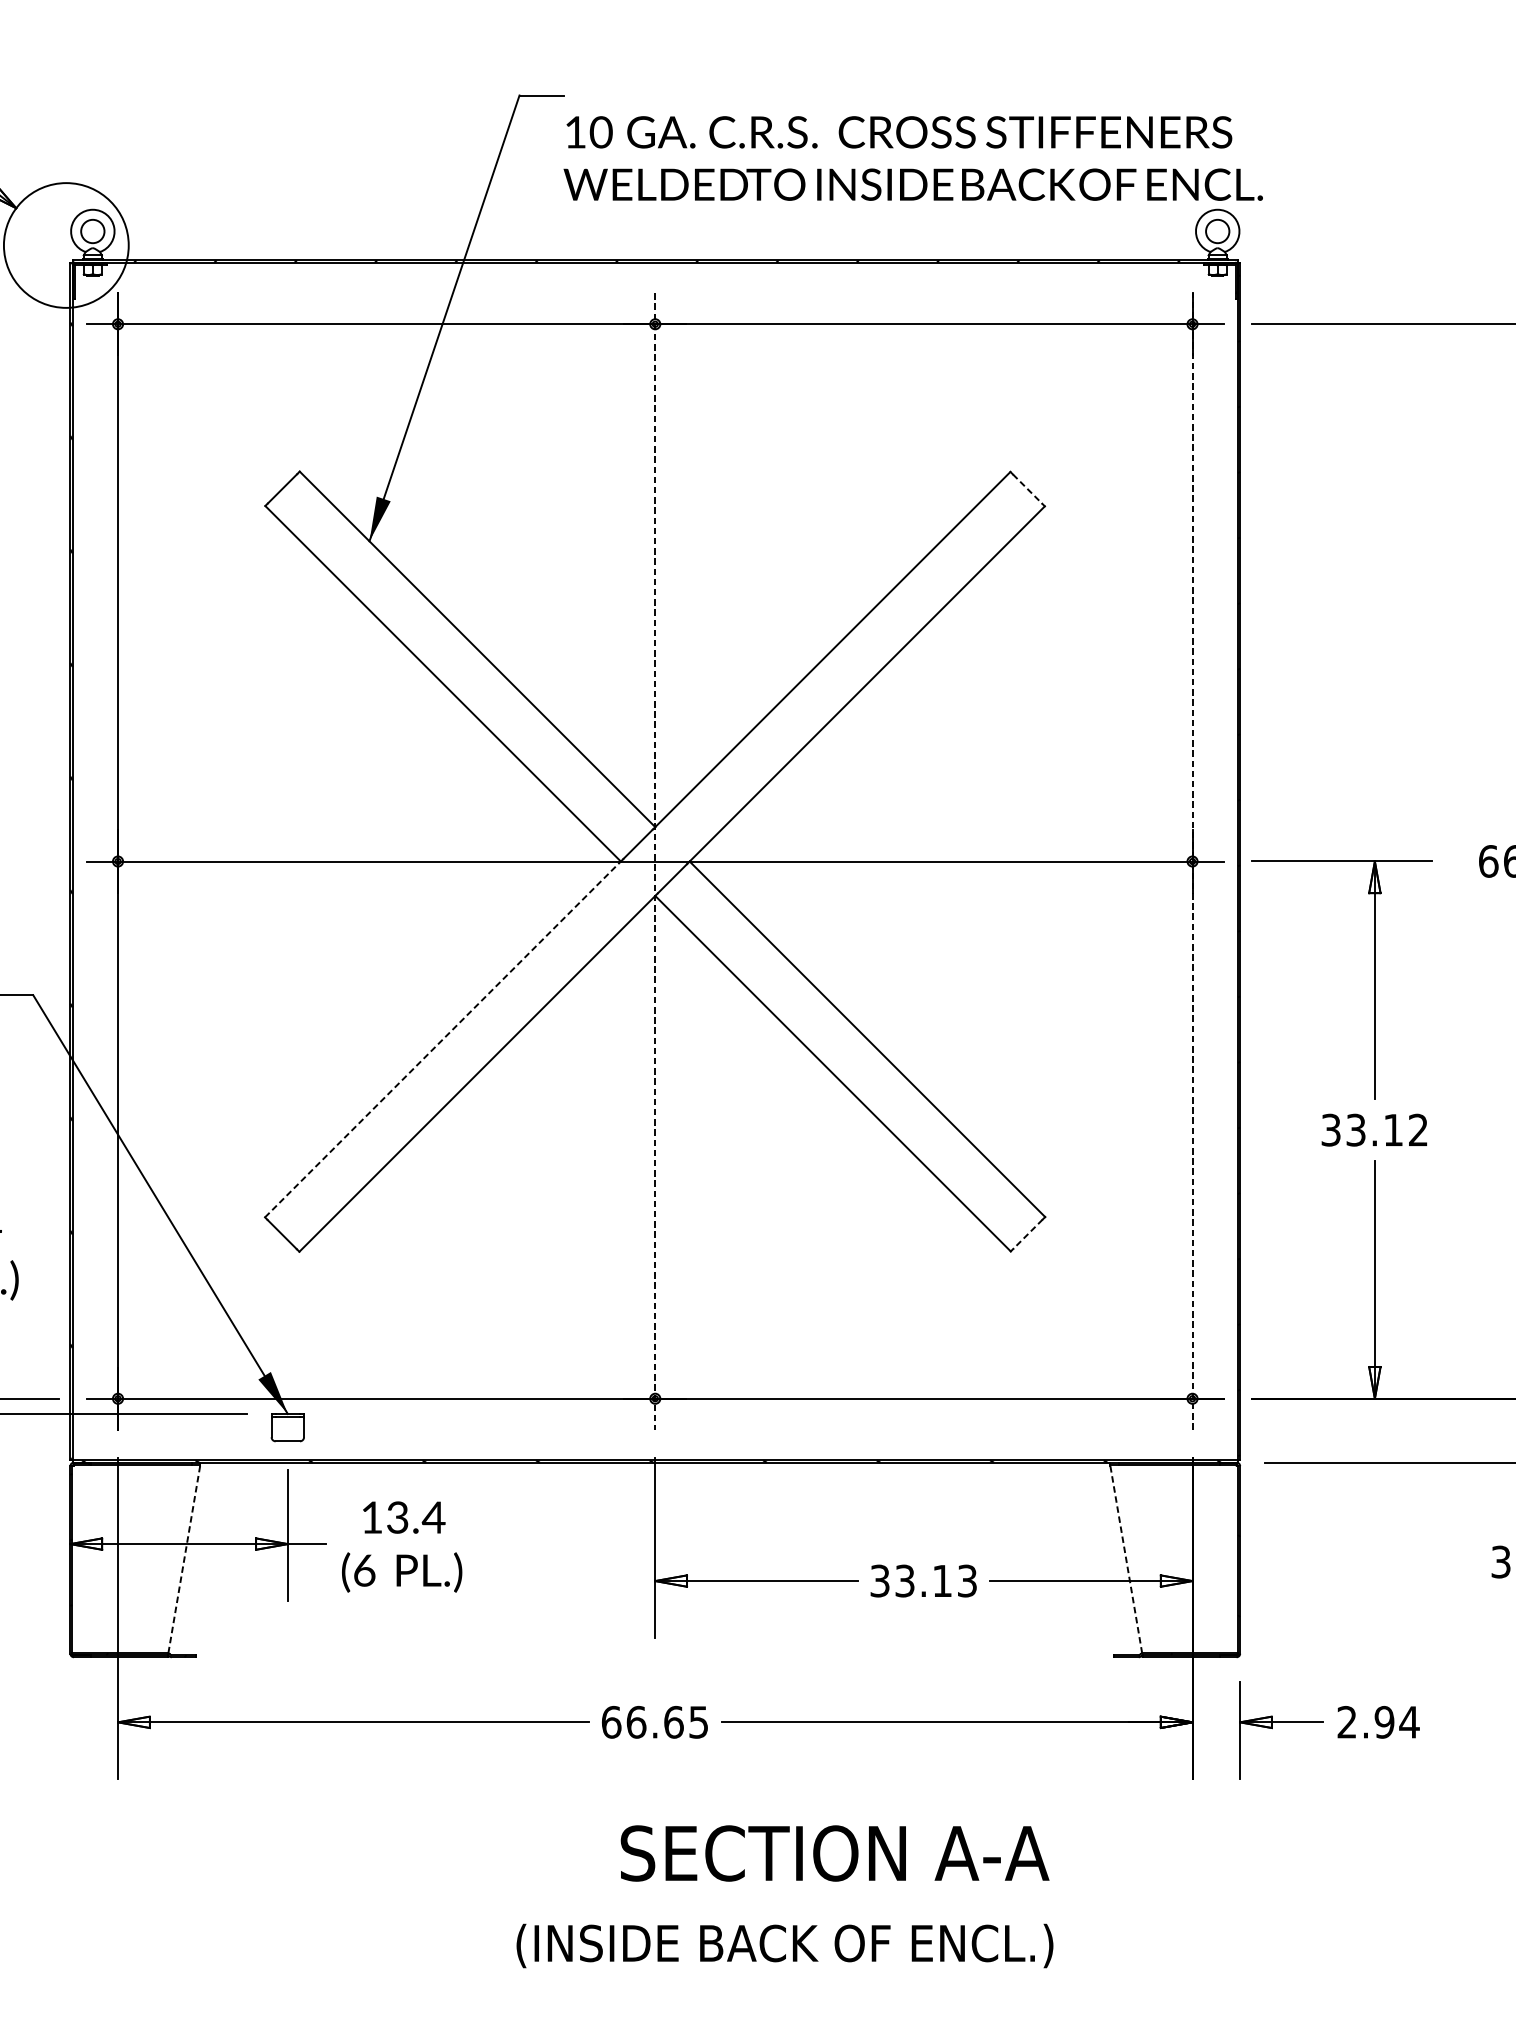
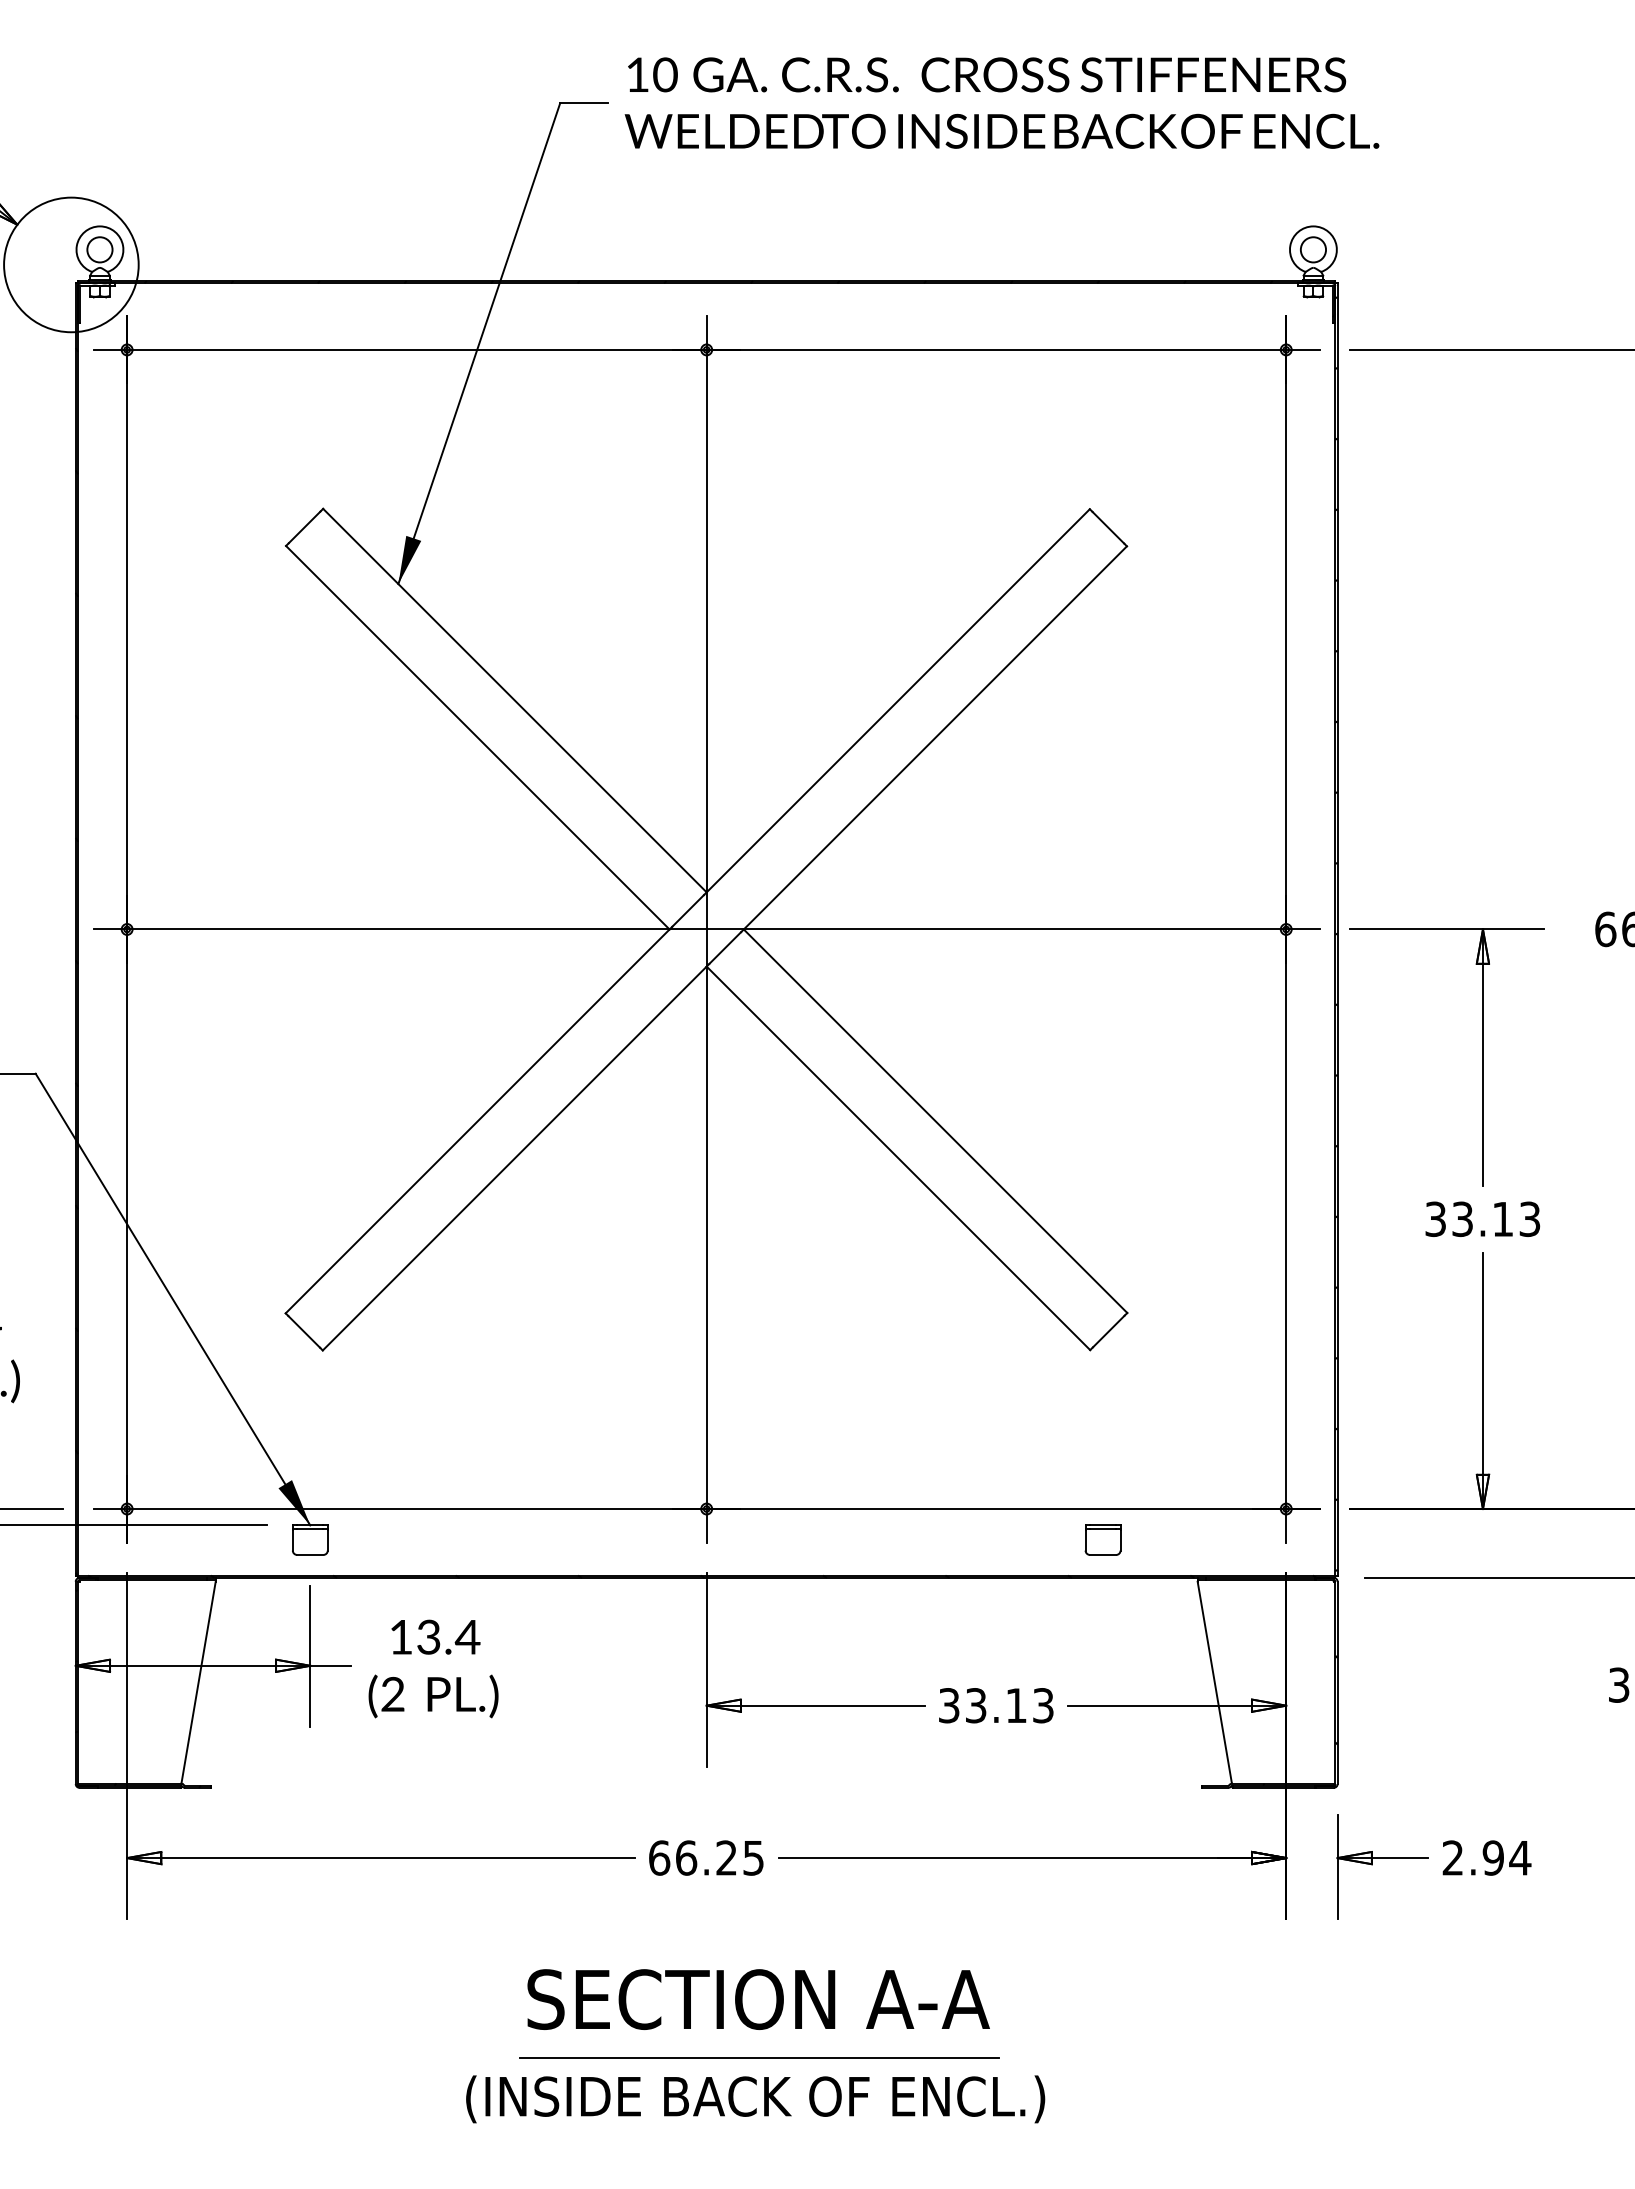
text: (912, 157) -> (1001, 102), moved
line: (1027, 489) -> (1108, 528), dashed -> solid
line: (1192, 860) -> (1286, 928), dashed -> solid
line: (655, 861) -> (706, 929), dashed -> solid
line: (443, 1039) -> (478, 1121), dashed -> solid
text: (1418, 1130) -> (1529, 1219), 33.12 -> 33.13
line: (1027, 1234) -> (1108, 1331), dashed -> solid
part: (1022, 1427) -> (1102, 1539), added
line: (184, 1559) -> (198, 1682), dashed -> solid
line: (1126, 1560) -> (1214, 1683), dashed -> solid
text: (364, 1569) -> (392, 1693), (6 -> (2
text: (673, 1721) -> (726, 1857), 66.65 -> 66.25
text: (834, 1853) -> (758, 1999), moved
line: (704, 1907) -> (759, 2057), added
text: (784, 1946) -> (755, 2099), moved

